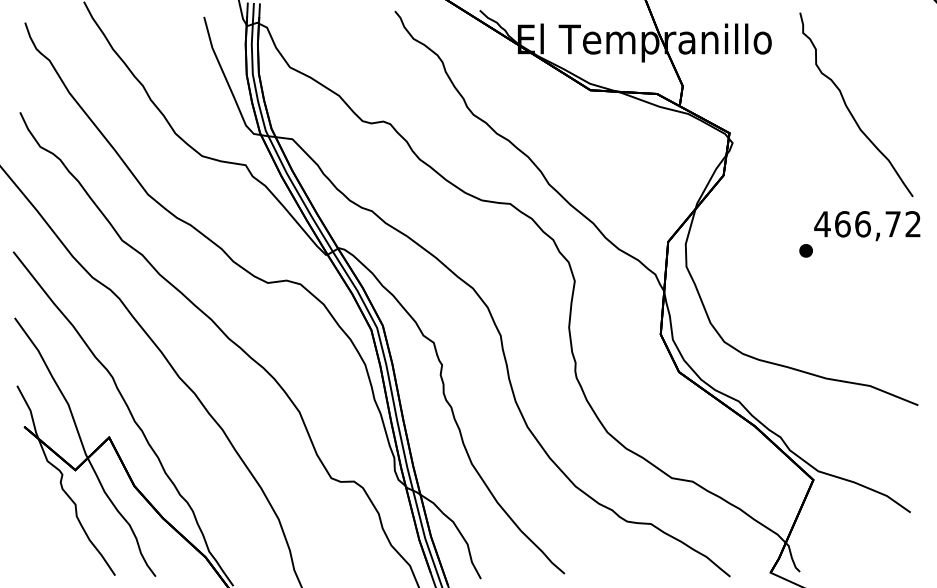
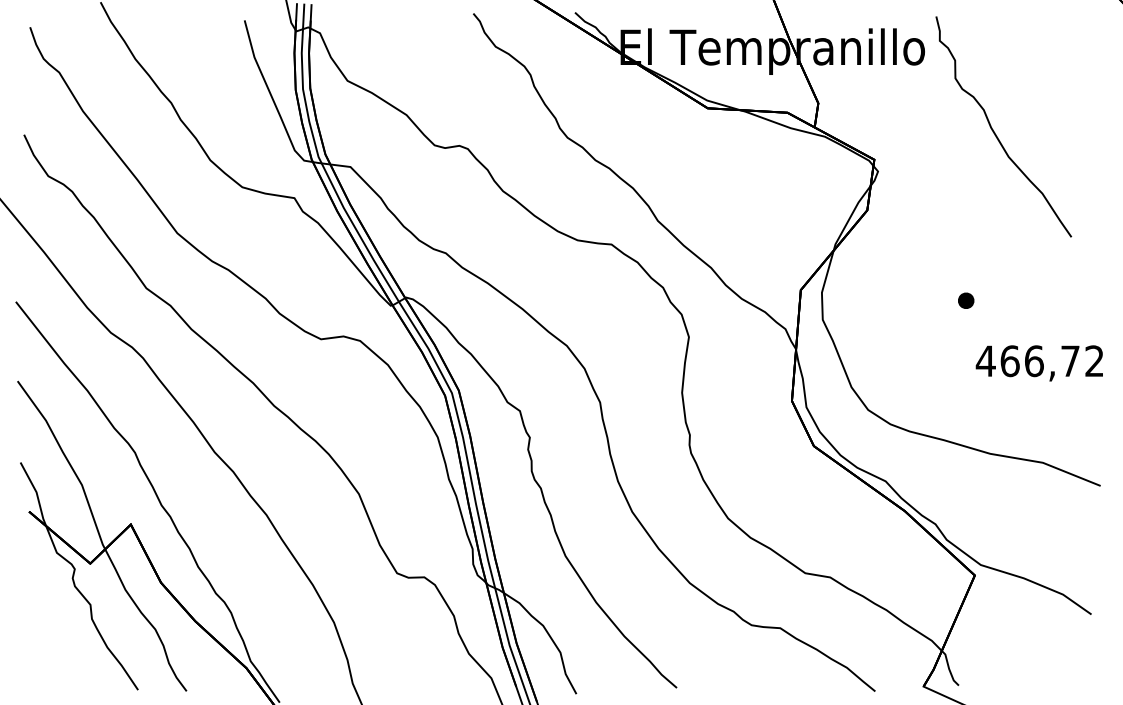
part: (850, 110) -> (996, 133), moved
text: (867, 226) -> (1039, 363), moved

